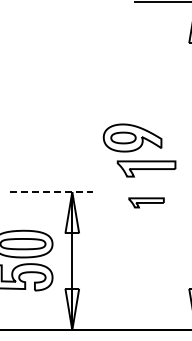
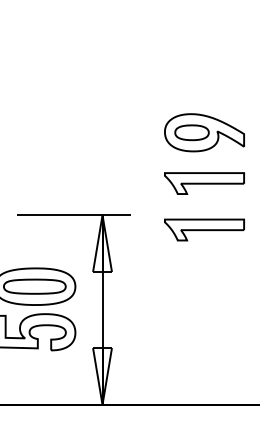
part: (132, 137) -> (204, 132), moved
line: (52, 192) -> (75, 215), dashed -> solid
part: (146, 202) -> (204, 229), size x1.67

